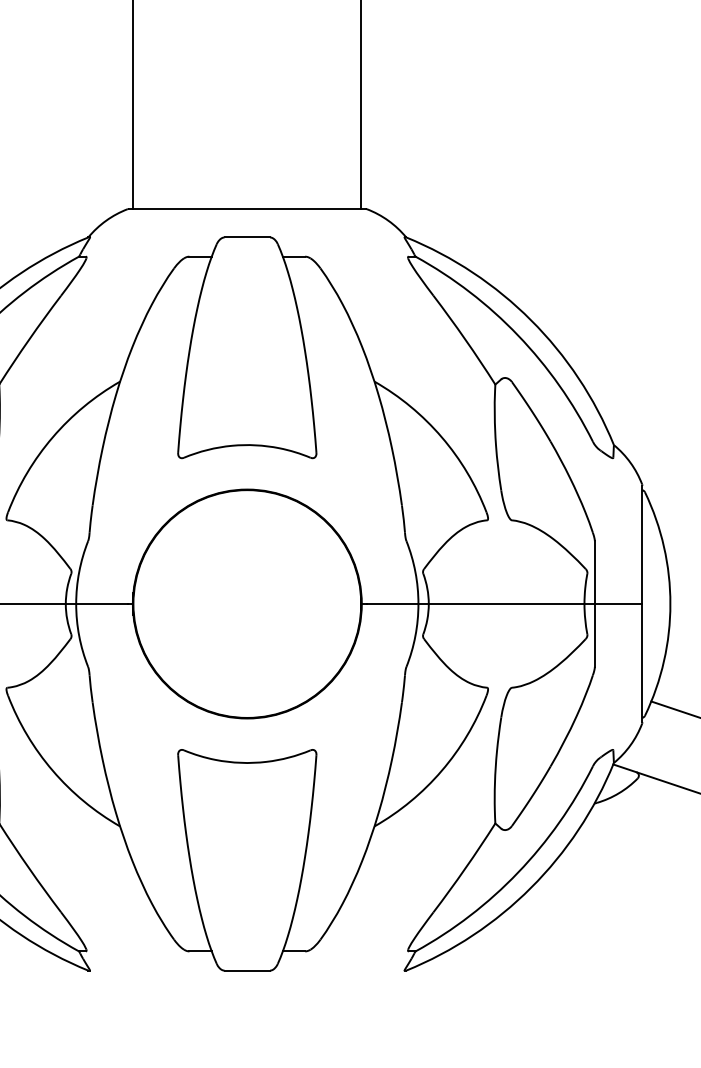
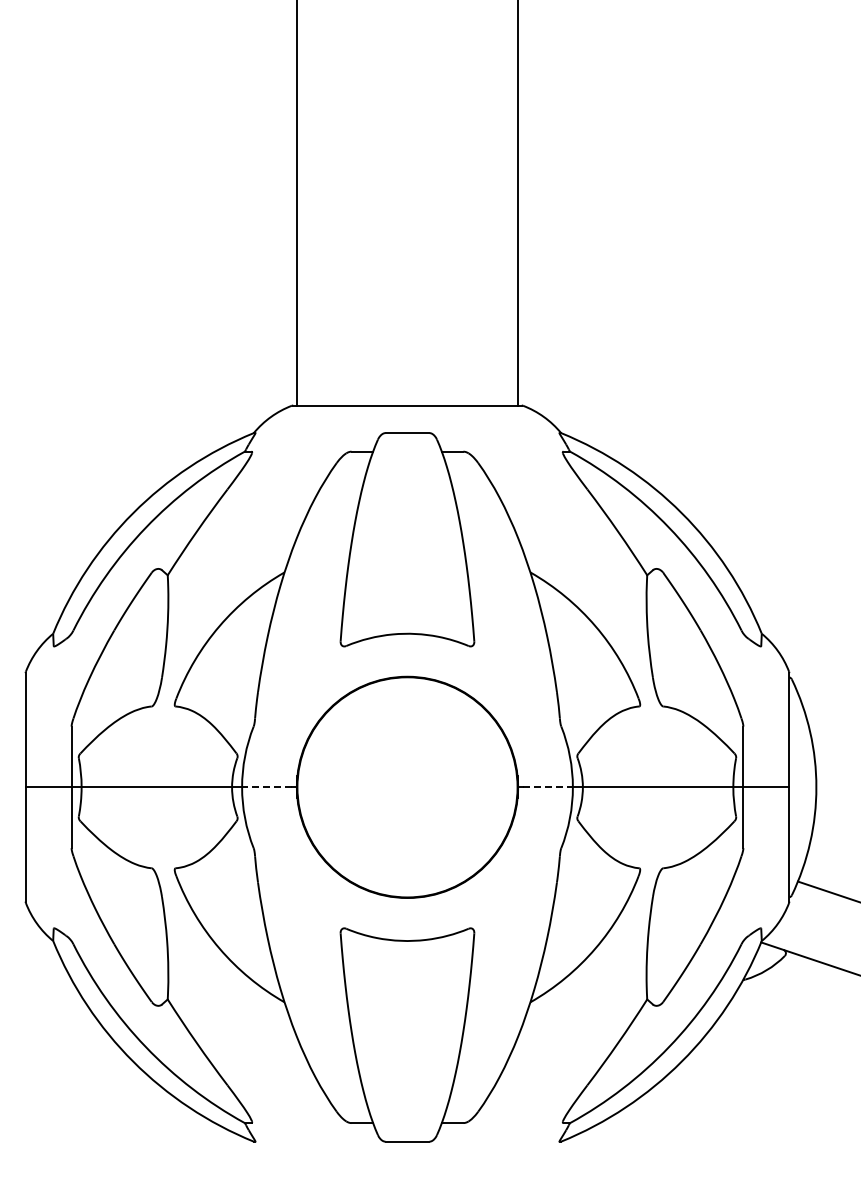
line: (102, 604) -> (267, 787), solid -> dashed
line: (392, 604) -> (547, 787), solid -> dashed

